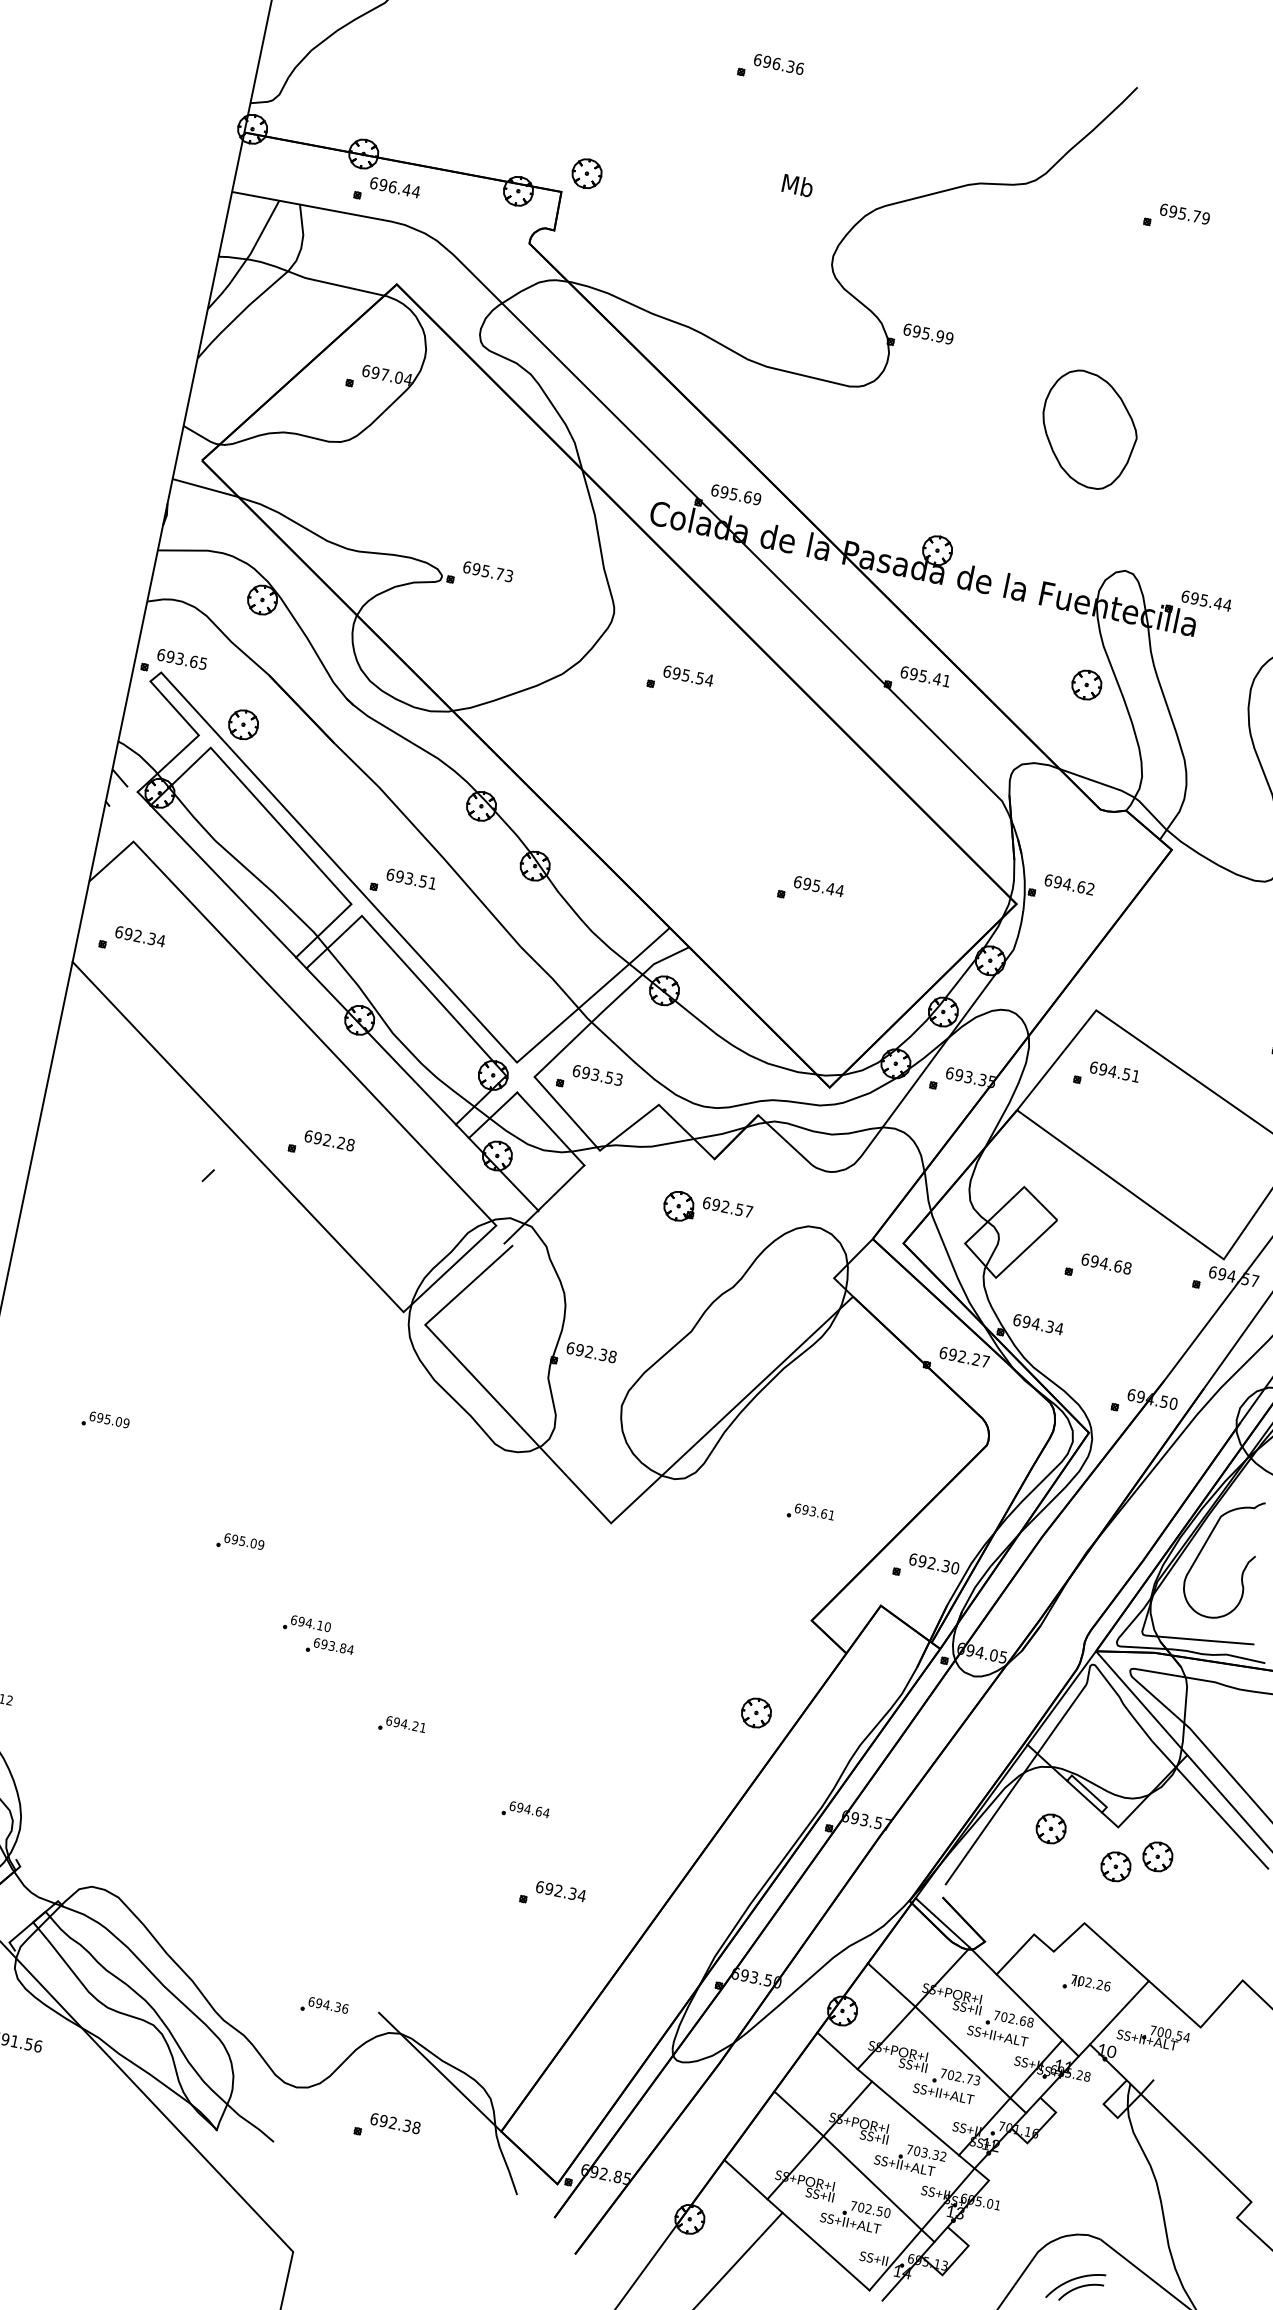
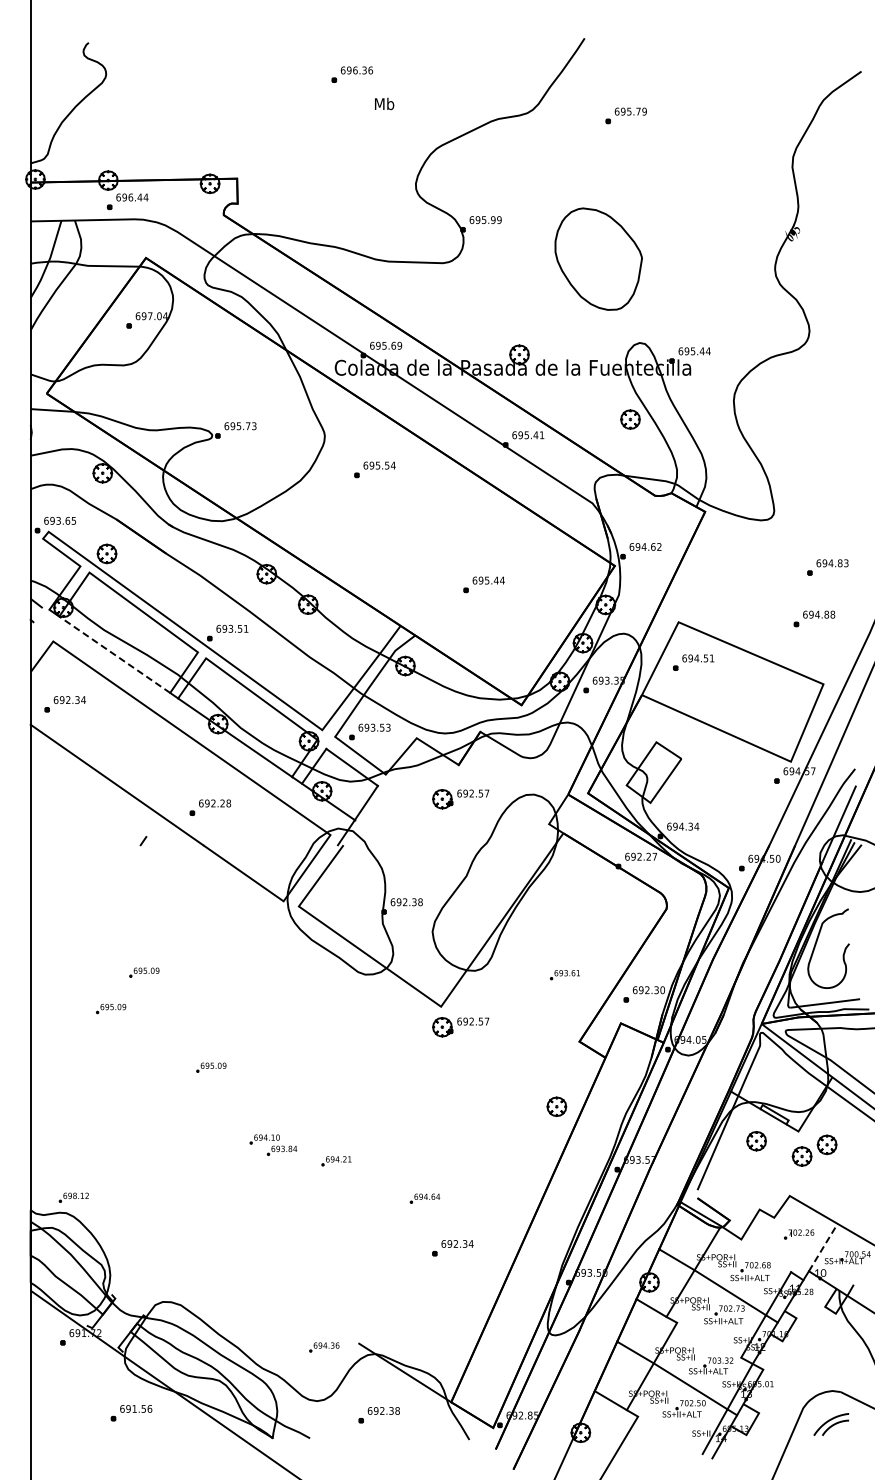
part: (586, 172) -> (250, 163), removed
text: (797, 184) -> (384, 103), moved
part: (1088, 430) -> (598, 259), size x1.4
line: (223, 880) -> (114, 654), solid -> dashed
part: (1098, 1269) -> (713, 784), removed
part: (168, 1376) -> (144, 972), added
part: (634, 1561) -> (460, 1027), added
part: (318, 1636) -> (273, 1144), moved
line: (1030, 2006) -> (766, 1255), removed
line: (1119, 2012) -> (823, 1247), solid -> dashed
line: (916, 2117) -> (709, 1339), removed
line: (826, 2251) -> (670, 1435), removed

